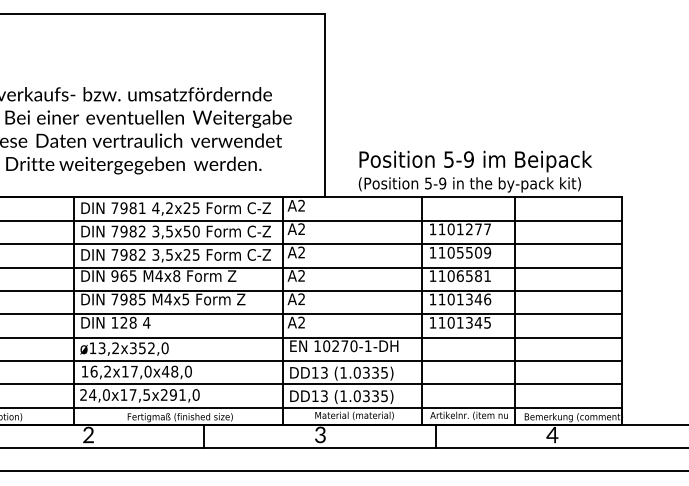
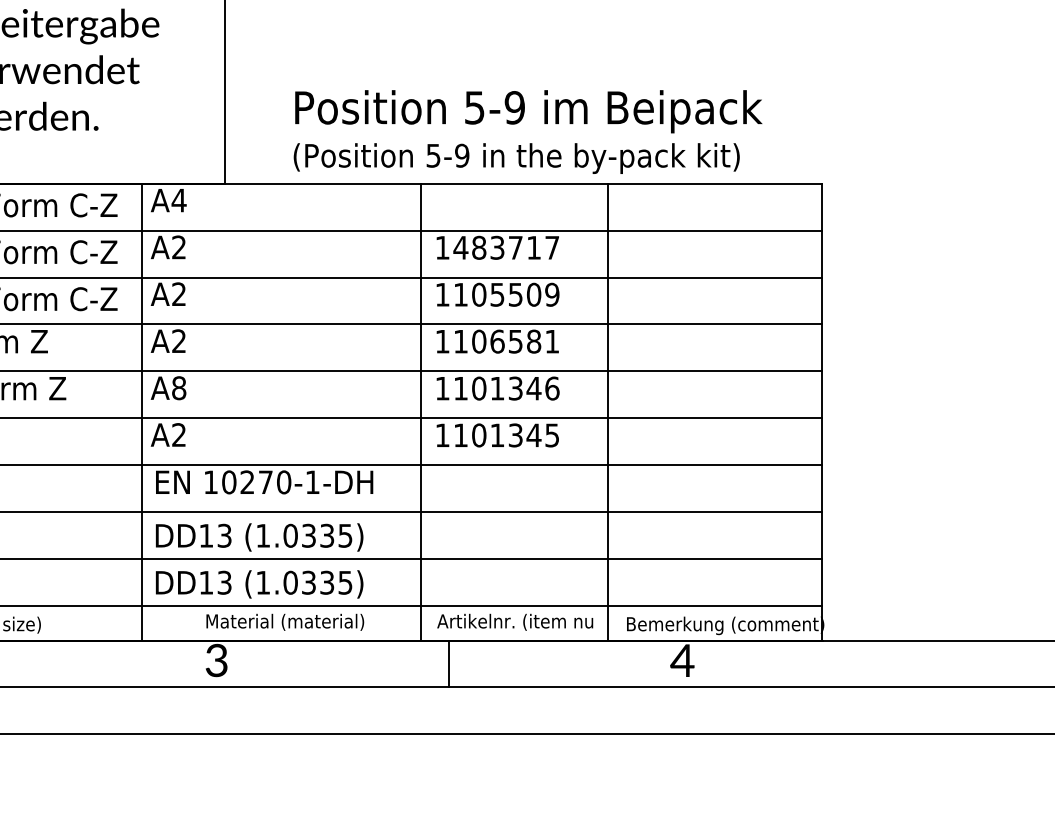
text: (301, 205) -> (178, 199), A2 -> A4
text: (459, 229) -> (495, 248), 1101277 -> 1483717
text: (301, 299) -> (178, 388), A2 -> A8

